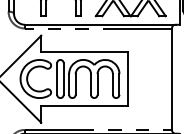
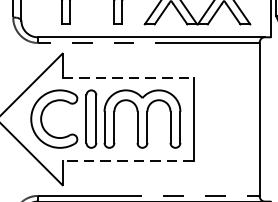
line: (84, 52) -> (127, 79), solid -> dashed
line: (84, 106) -> (127, 160), solid -> dashed

